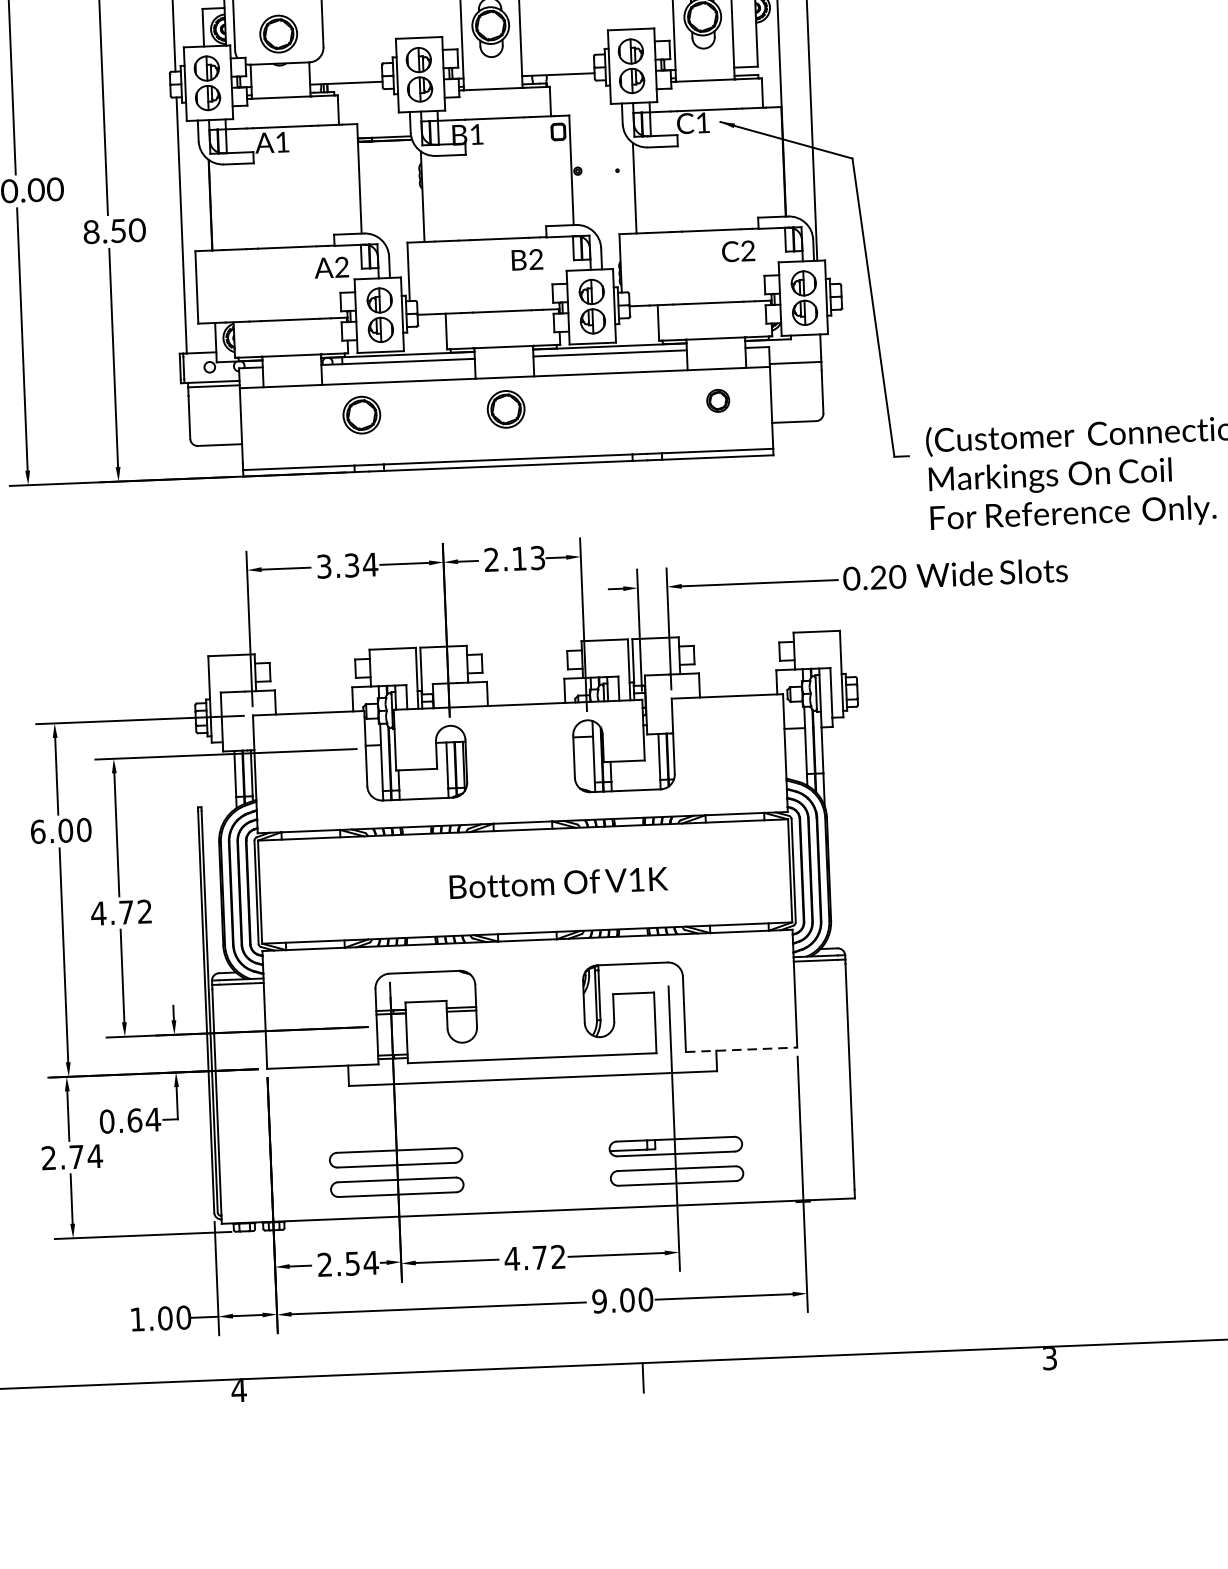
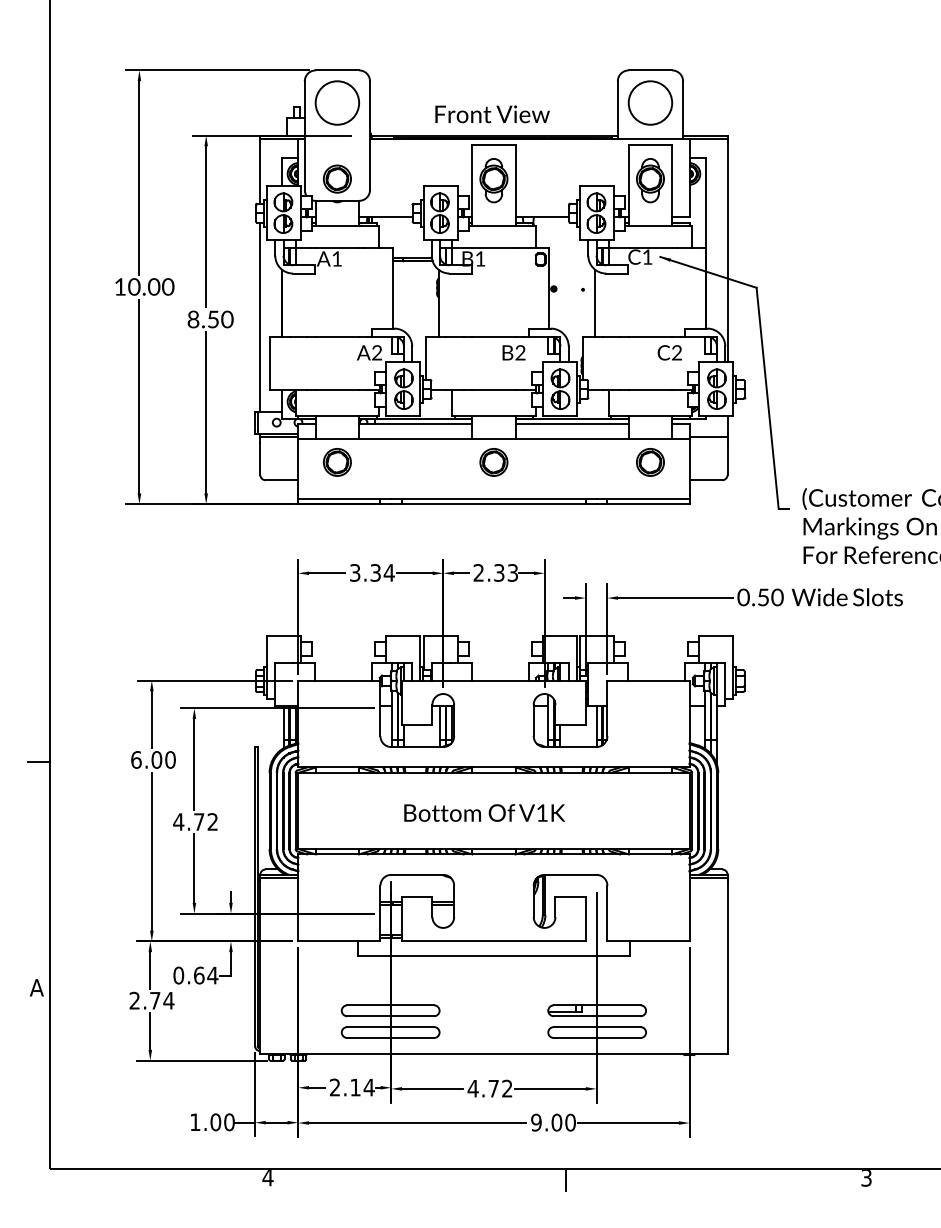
part: (718, 400) -> (650, 462), size x1.67
part: (361, 415) -> (337, 462), moved
text: (519, 558) -> (499, 572), 2.13 -> 2.33
text: (878, 577) -> (763, 597), 0.20 -> 0.50
text: (558, 882) -> (484, 812), moved
line: (742, 1049) -> (649, 941), dashed -> solid
text: (352, 1263) -> (355, 1087), 2.54 -> 2.14

